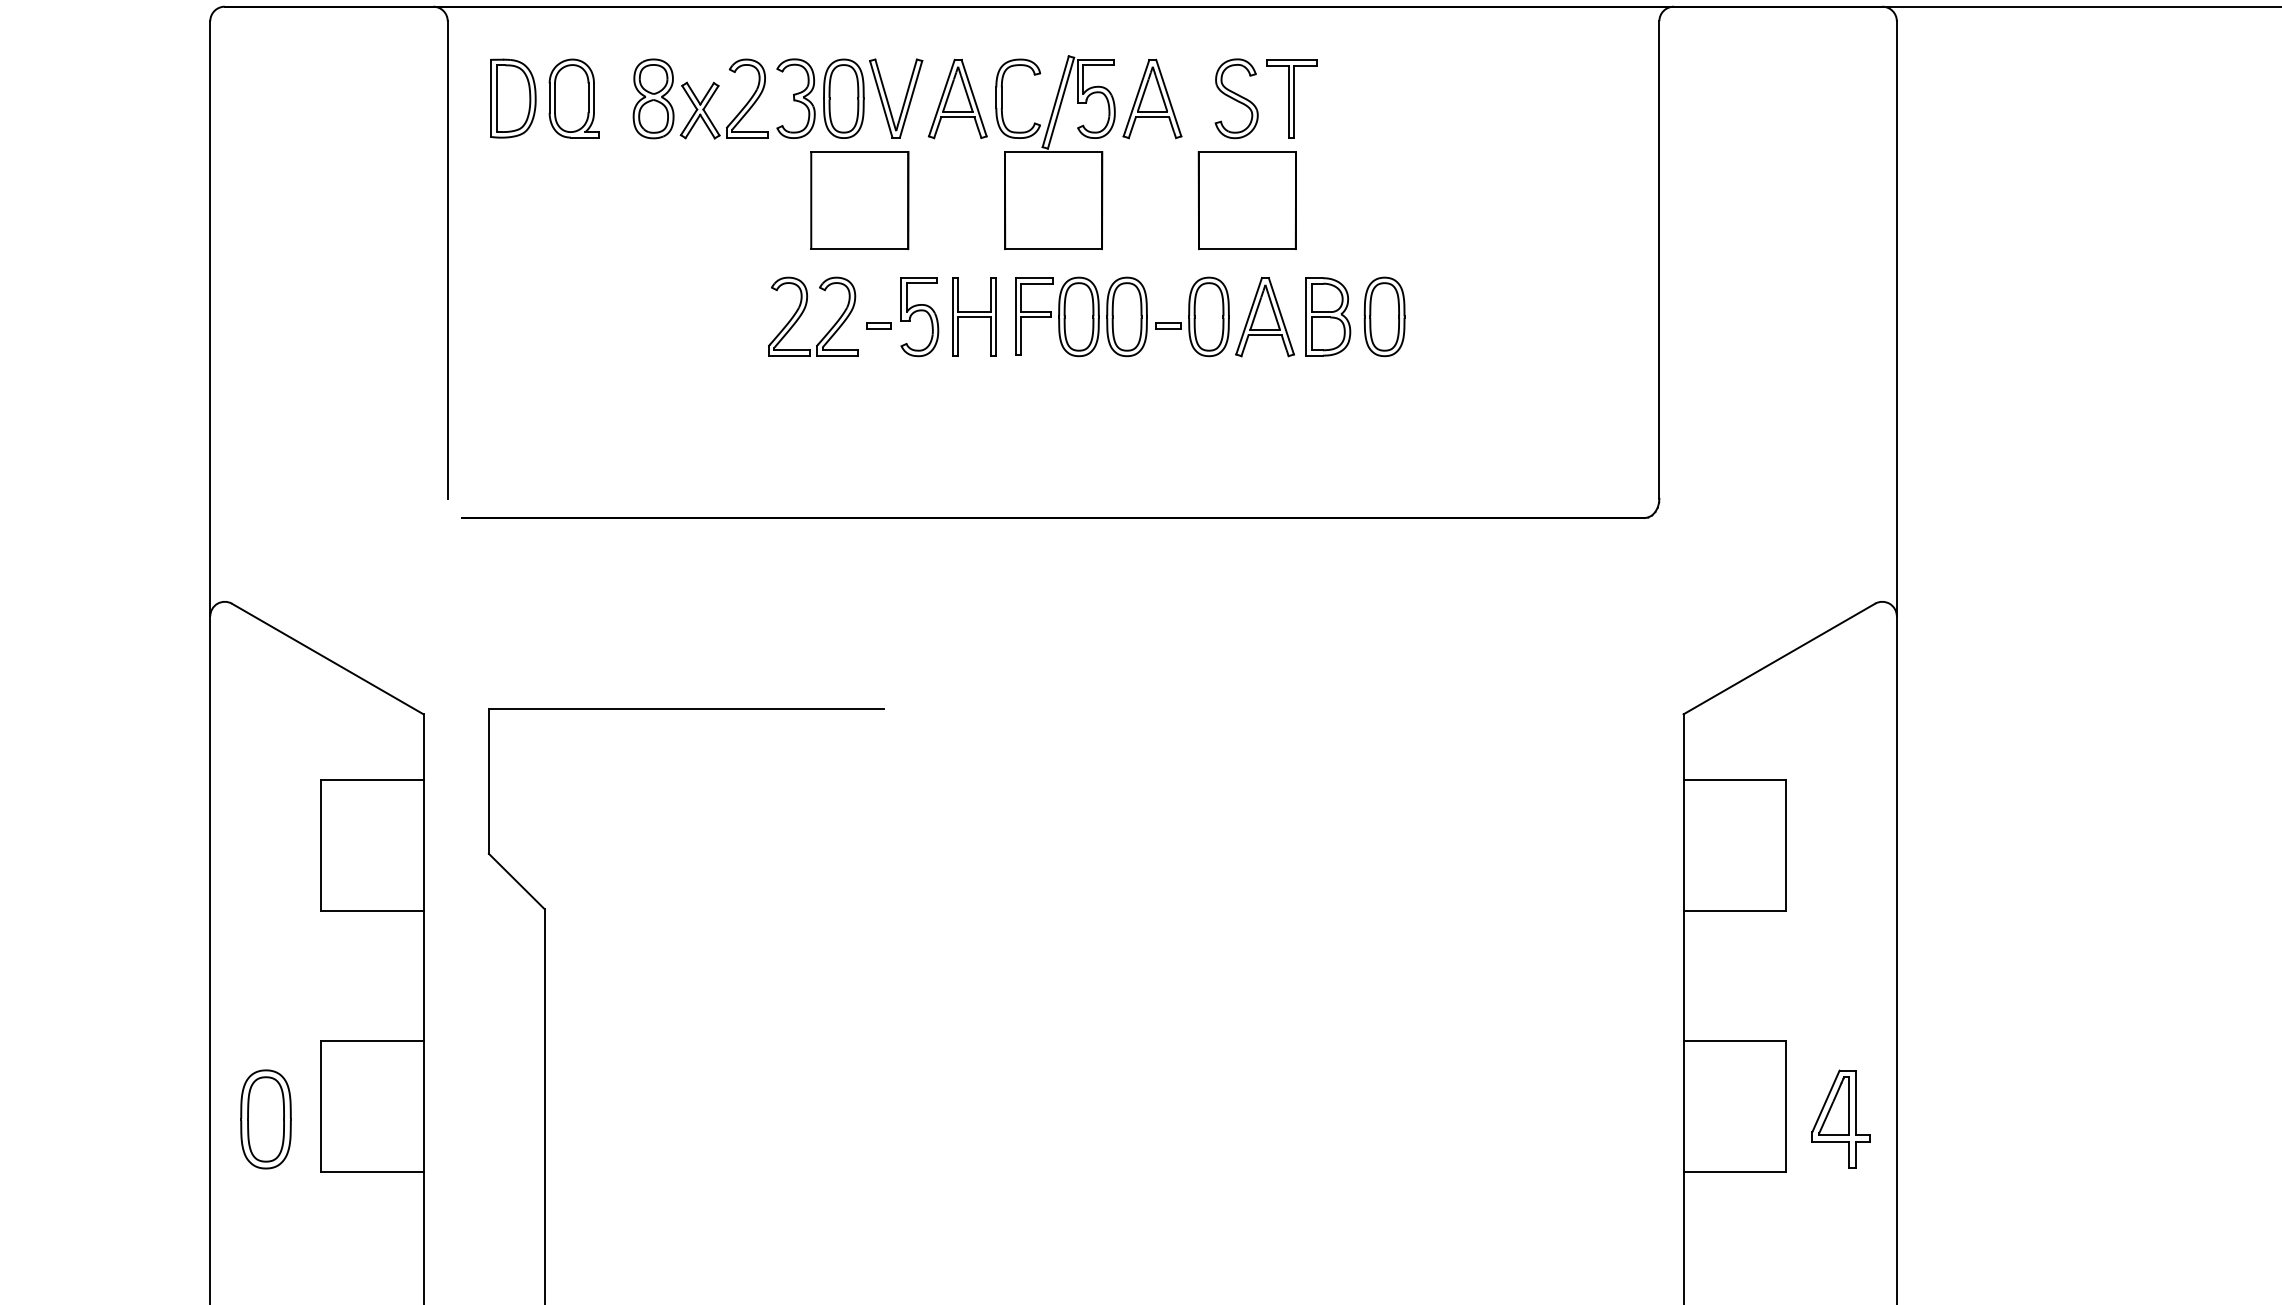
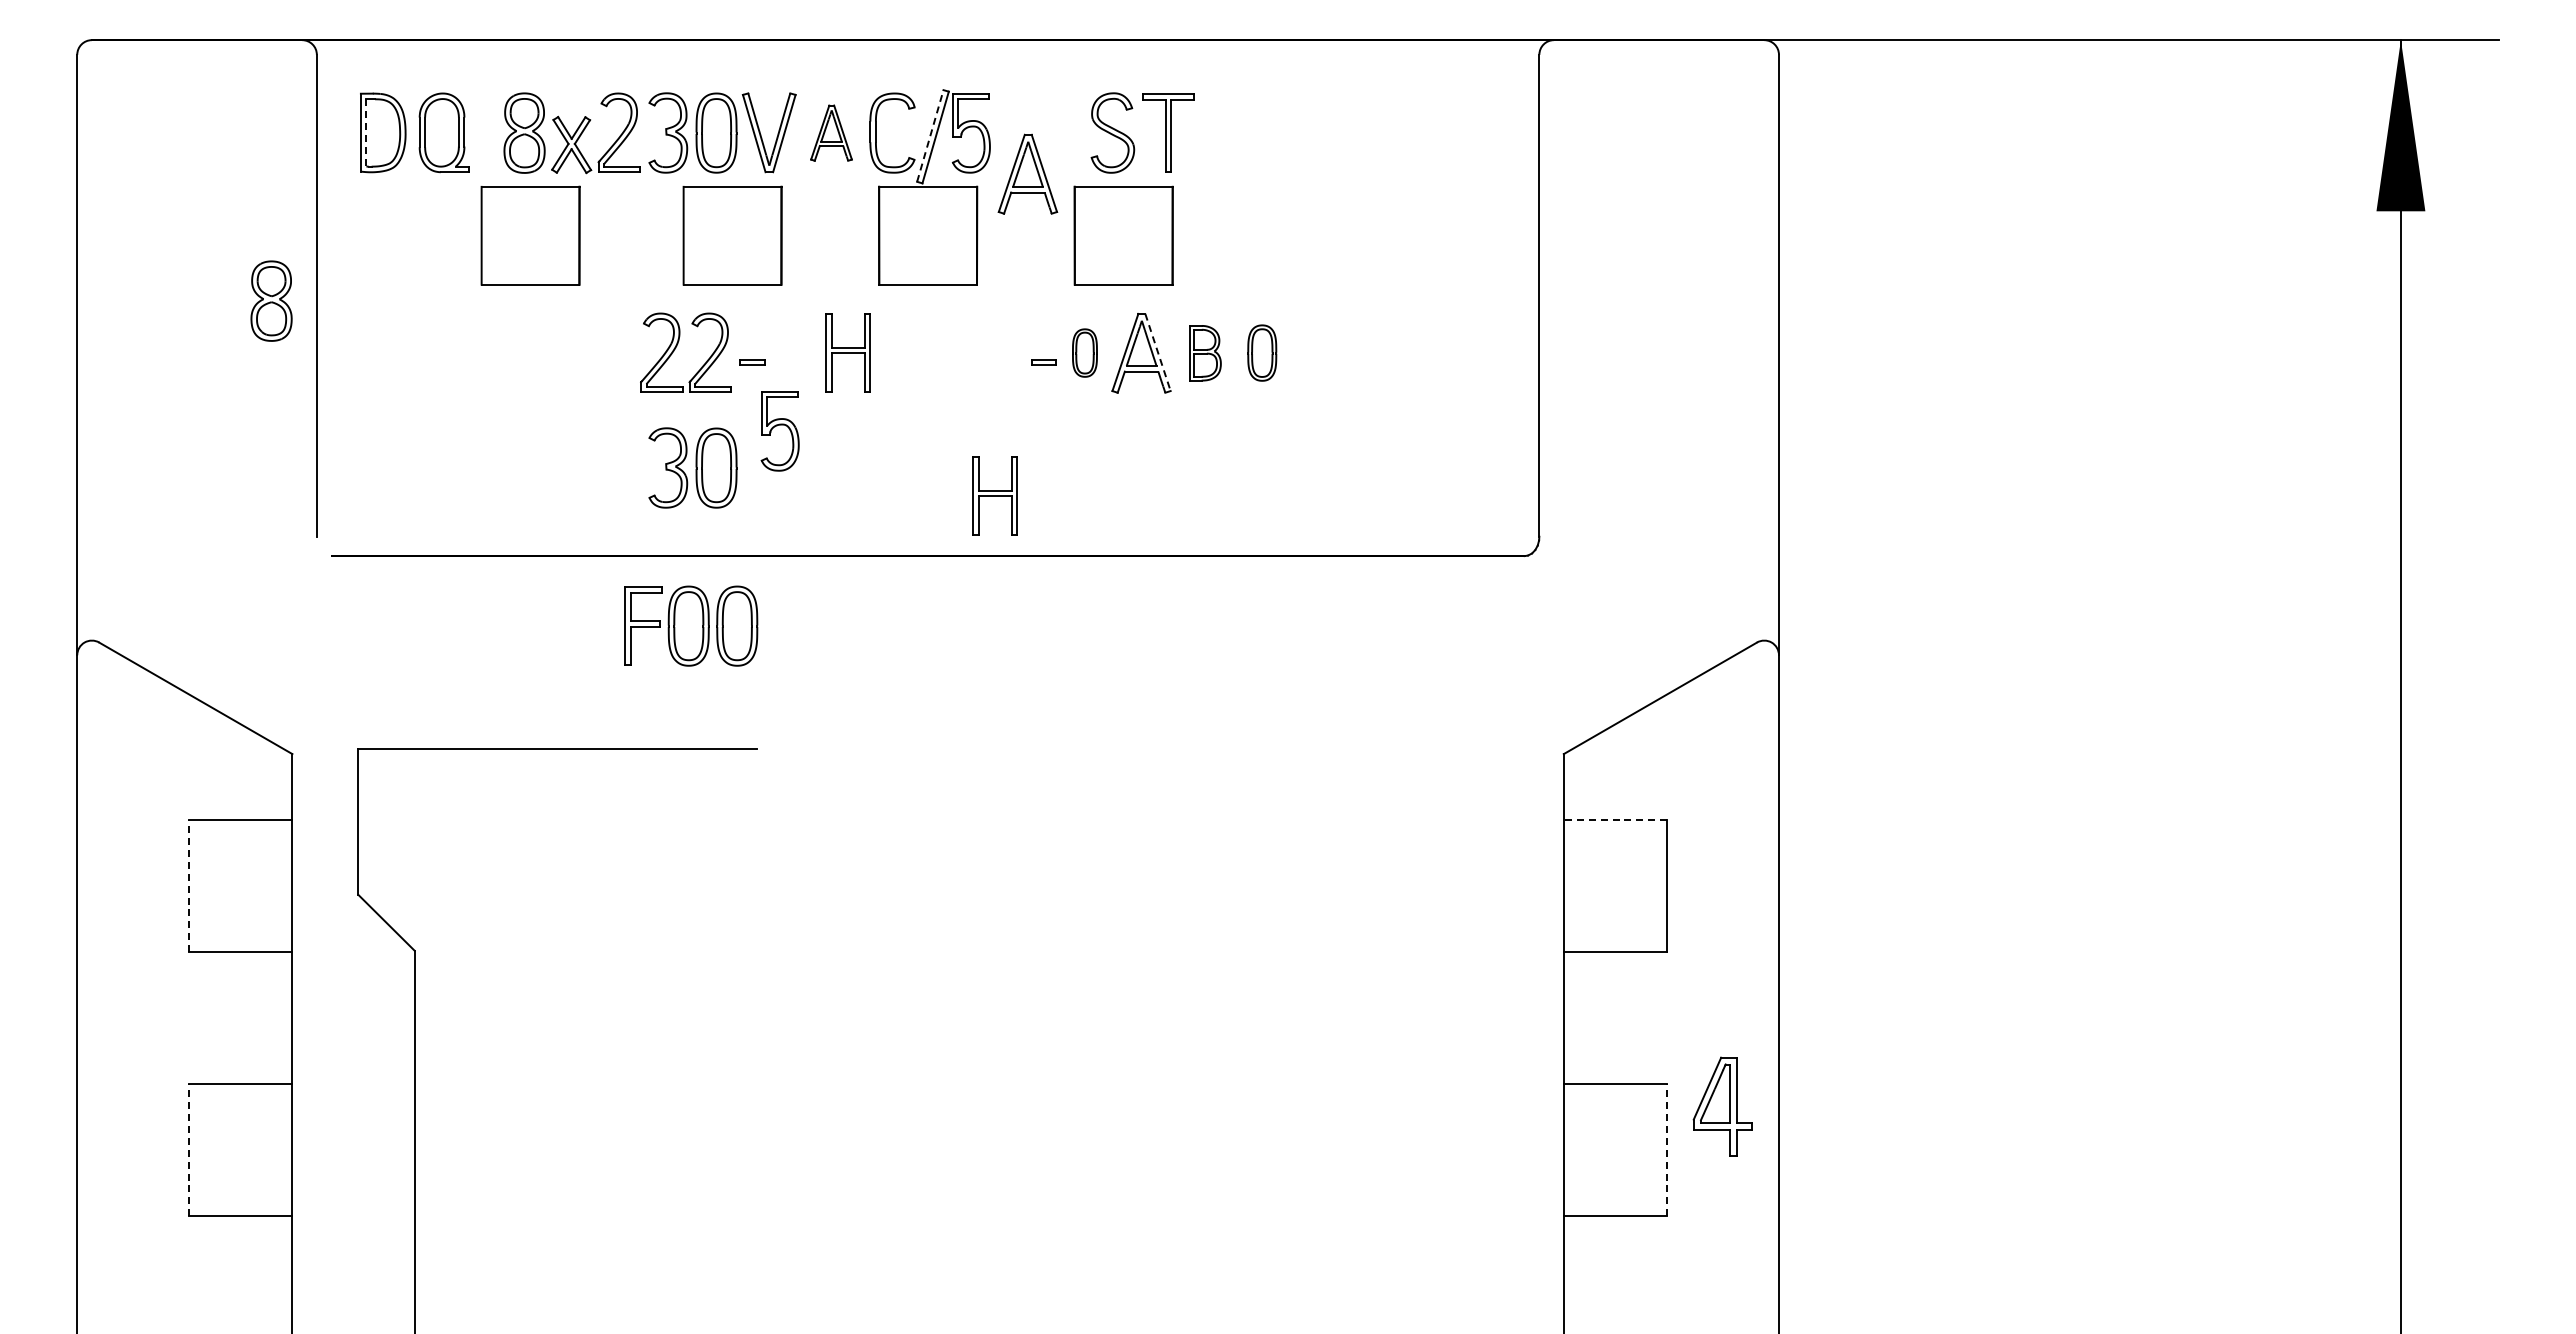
line: (496, 98) -> (366, 132), solid -> dashed
part: (957, 98) -> (831, 132), size x0.7
part: (1152, 98) -> (1027, 173), moved
line: (1055, 102) -> (930, 136), solid -> dashed
part: (659, 200) -> (530, 235), added
part: (402, 264) -> (271, 300), added
part: (1081, 316) -> (691, 625), moved
part: (1208, 316) -> (1084, 352), size x0.6
line: (1281, 316) -> (1158, 352), solid -> dashed
part: (1384, 316) -> (1262, 352), size x0.7
part: (919, 317) -> (779, 431), moved
part: (1328, 317) -> (1205, 353), size x0.7
part: (820, 430) -> (692, 467), added
part: (1119, 458) -> (994, 495), added
line: (1734, 780) -> (1615, 820), solid -> dashed
line: (321, 844) -> (189, 885), solid -> dashed
line: (321, 1106) -> (189, 1149), solid -> dashed
line: (1786, 1106) -> (1667, 1149), solid -> dashed
part: (266, 1119) -> (133, 1162), removed
part: (1840, 1119) -> (1722, 1106), moved

